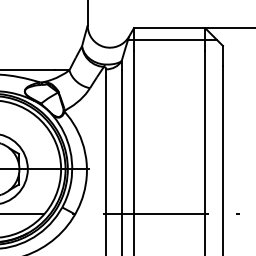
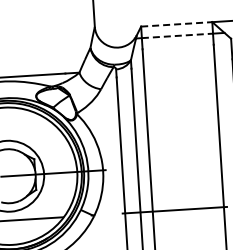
line: (169, 28) -> (176, 24), solid -> dashed
line: (169, 39) -> (177, 35), solid -> dashed

